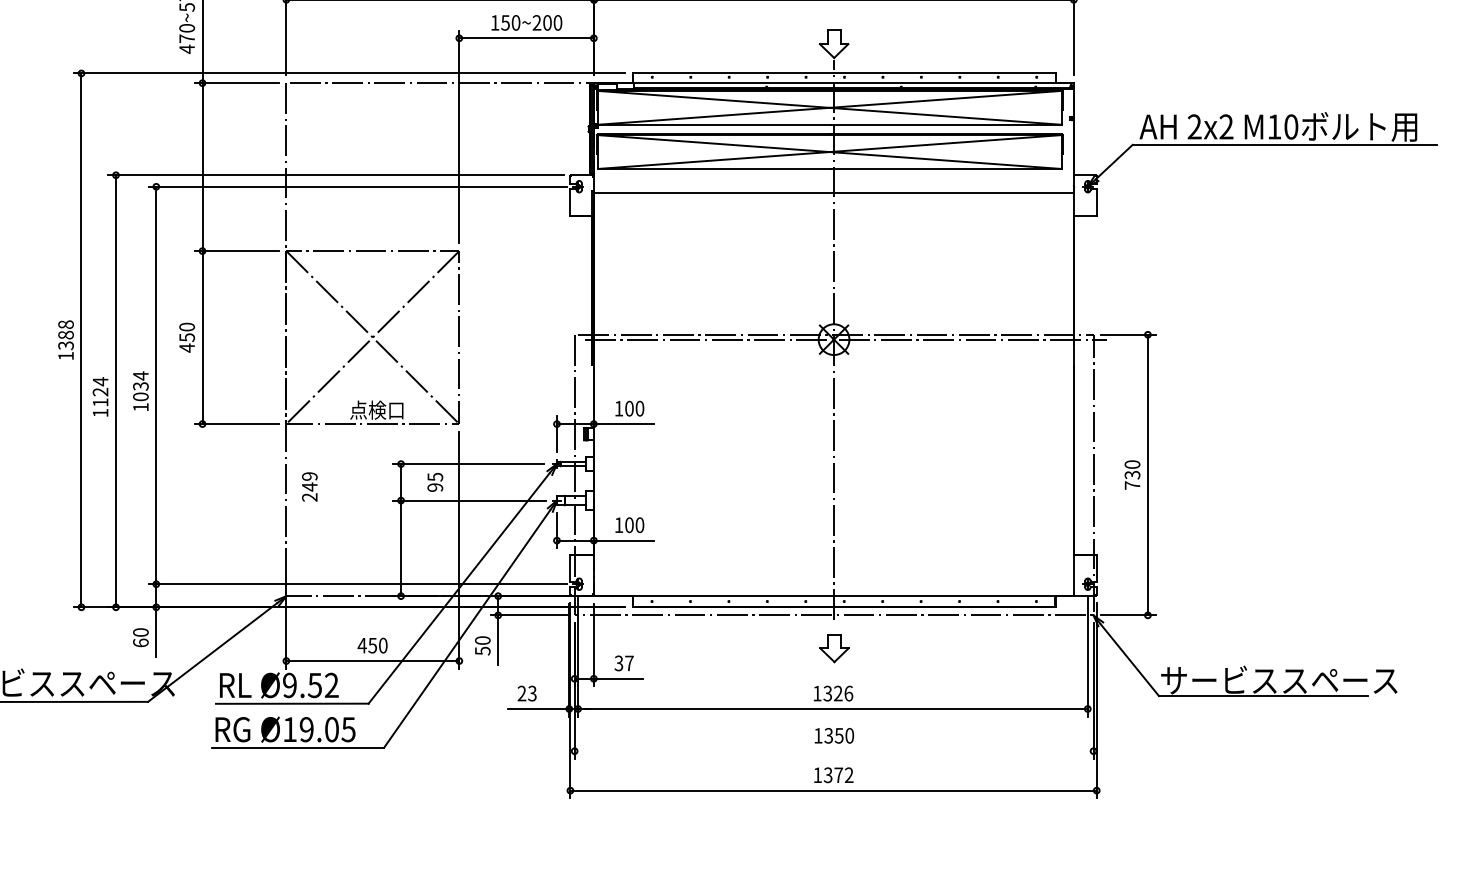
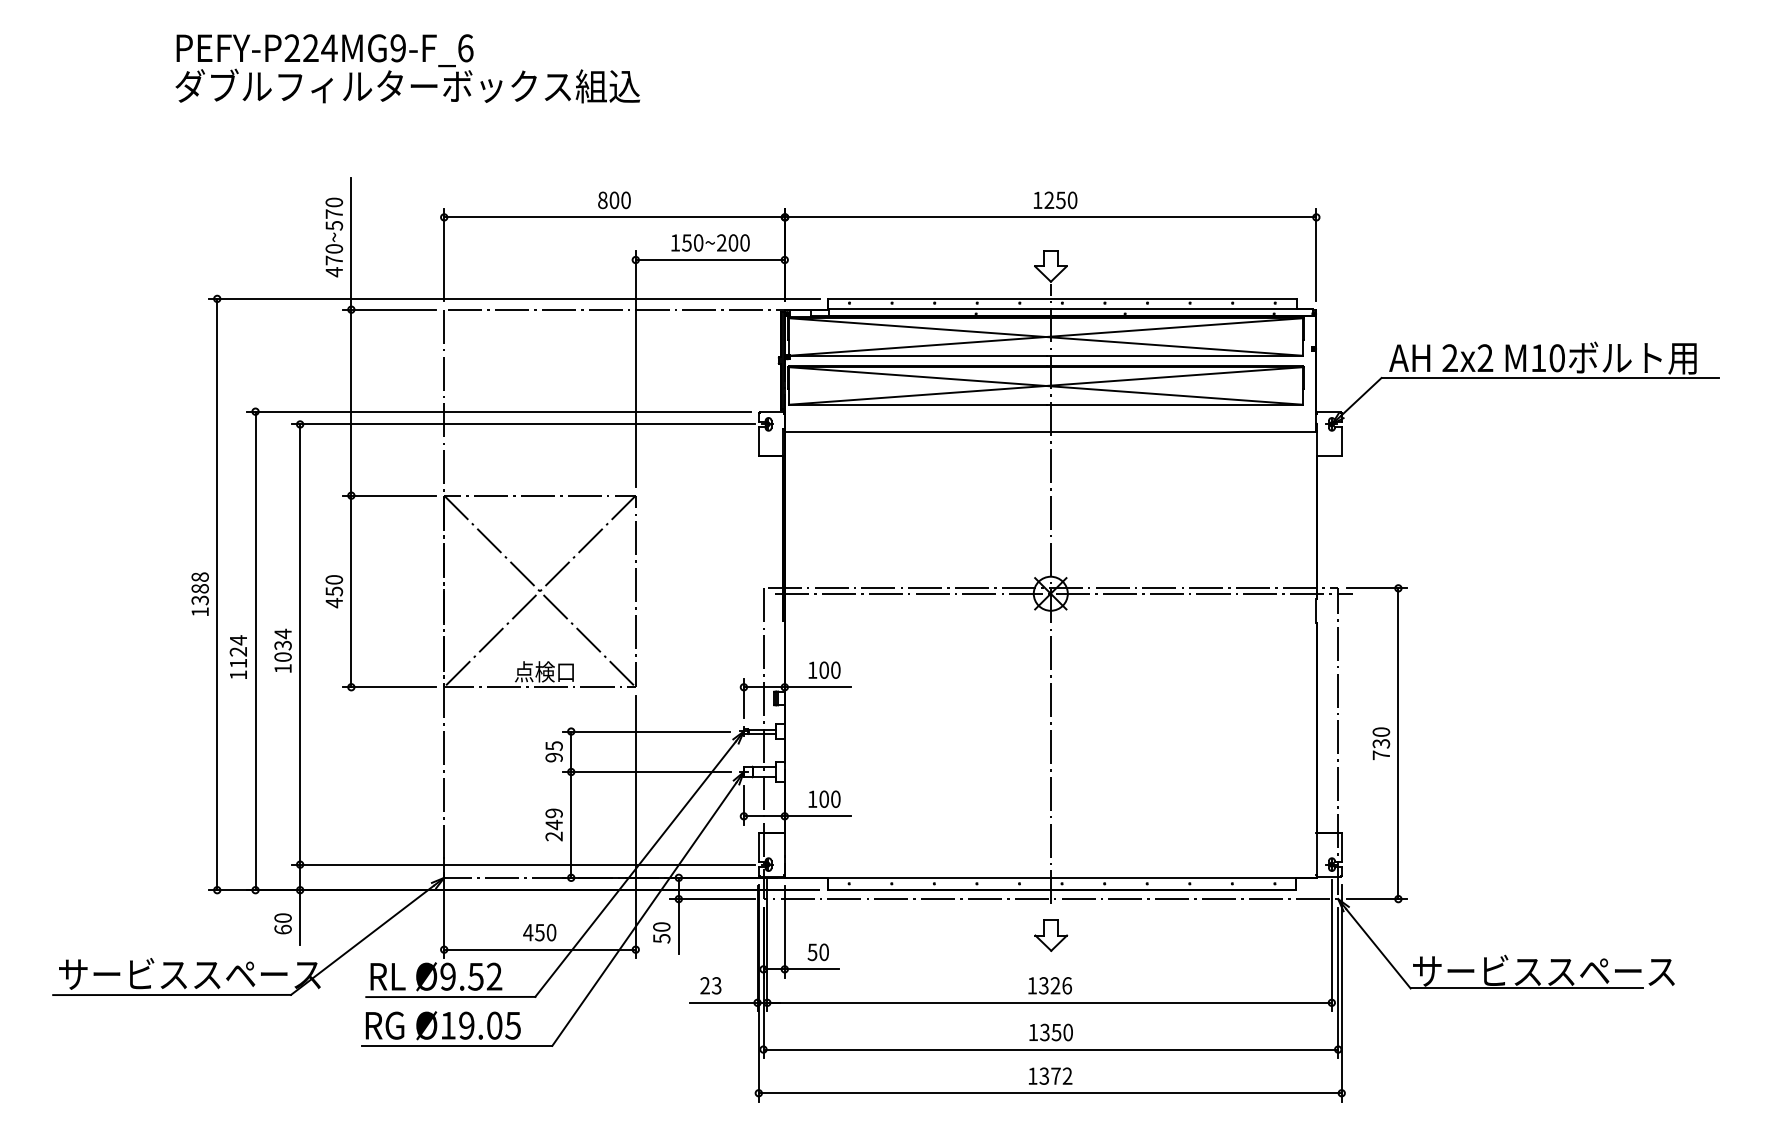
text: (434, 482) -> (553, 751), moved
text: (309, 486) -> (553, 824), moved
text: (624, 663) -> (818, 952), 37 -> 50
line: (833, 751) -> (1050, 1049), added

